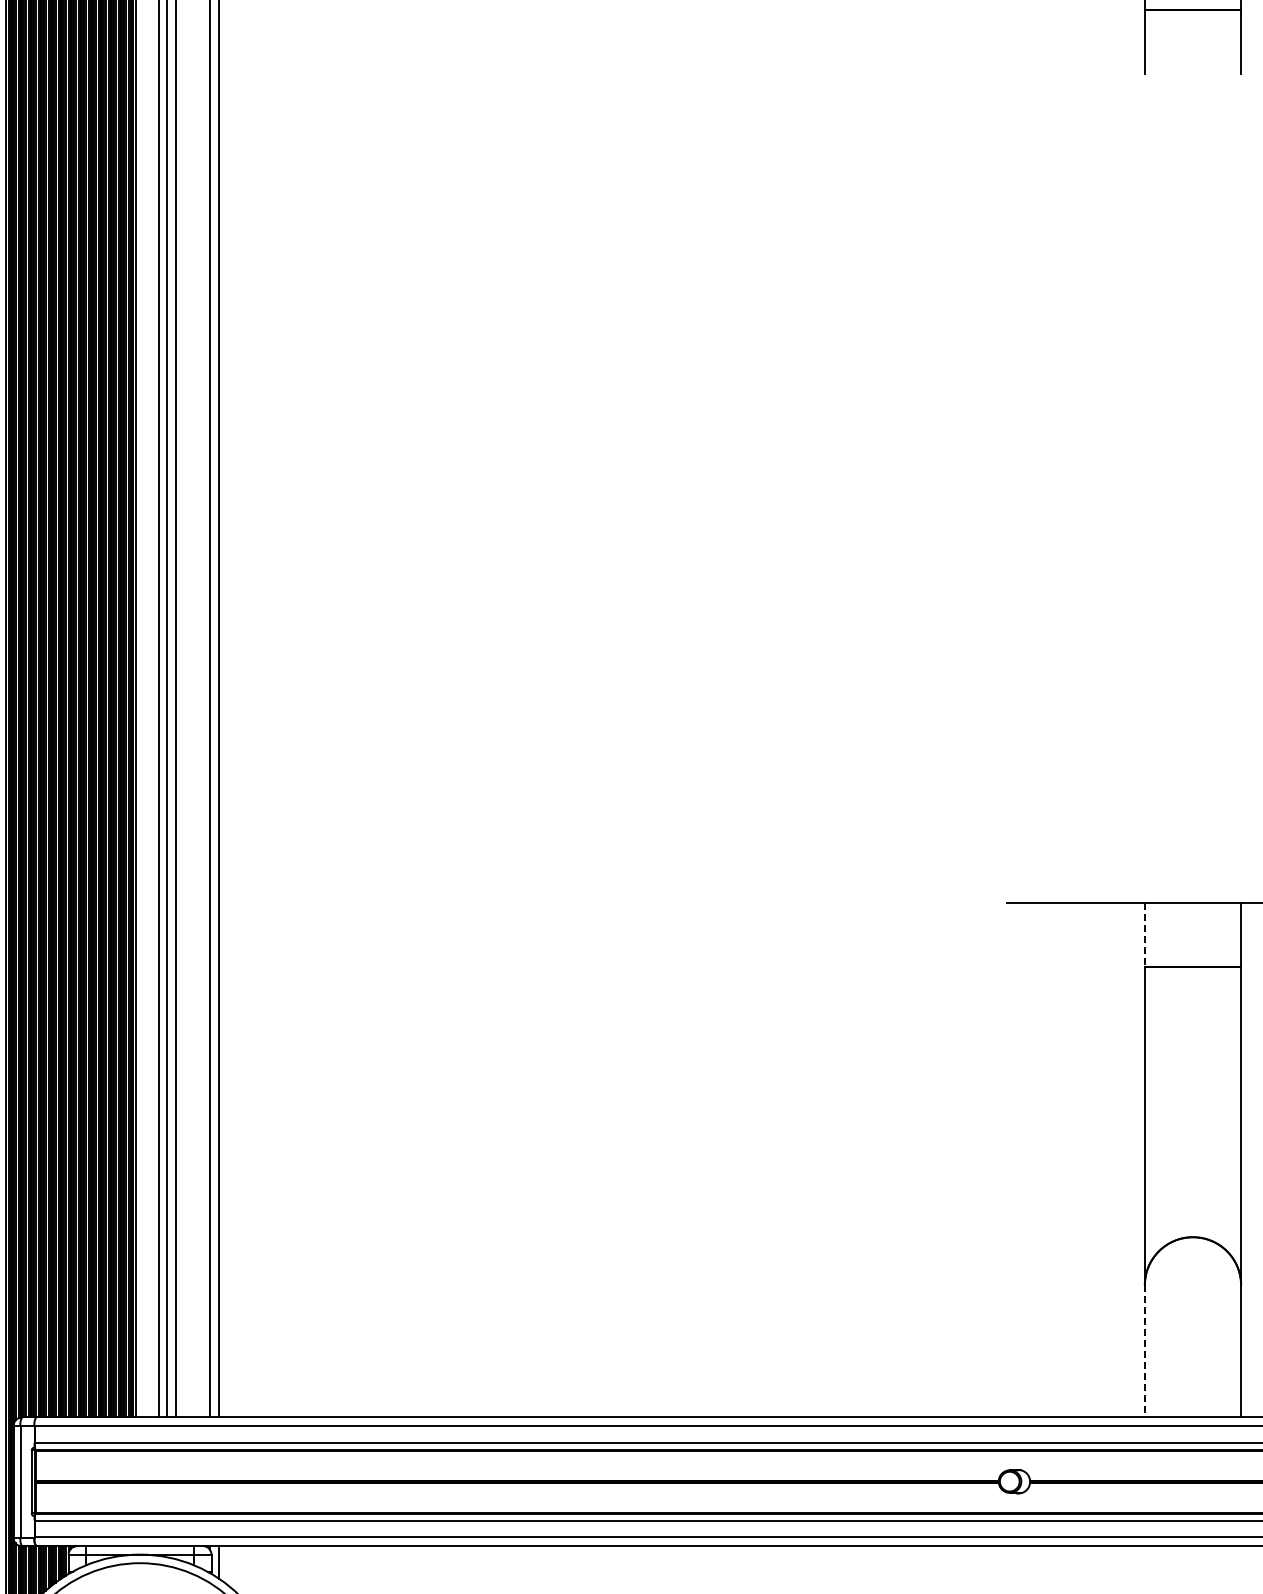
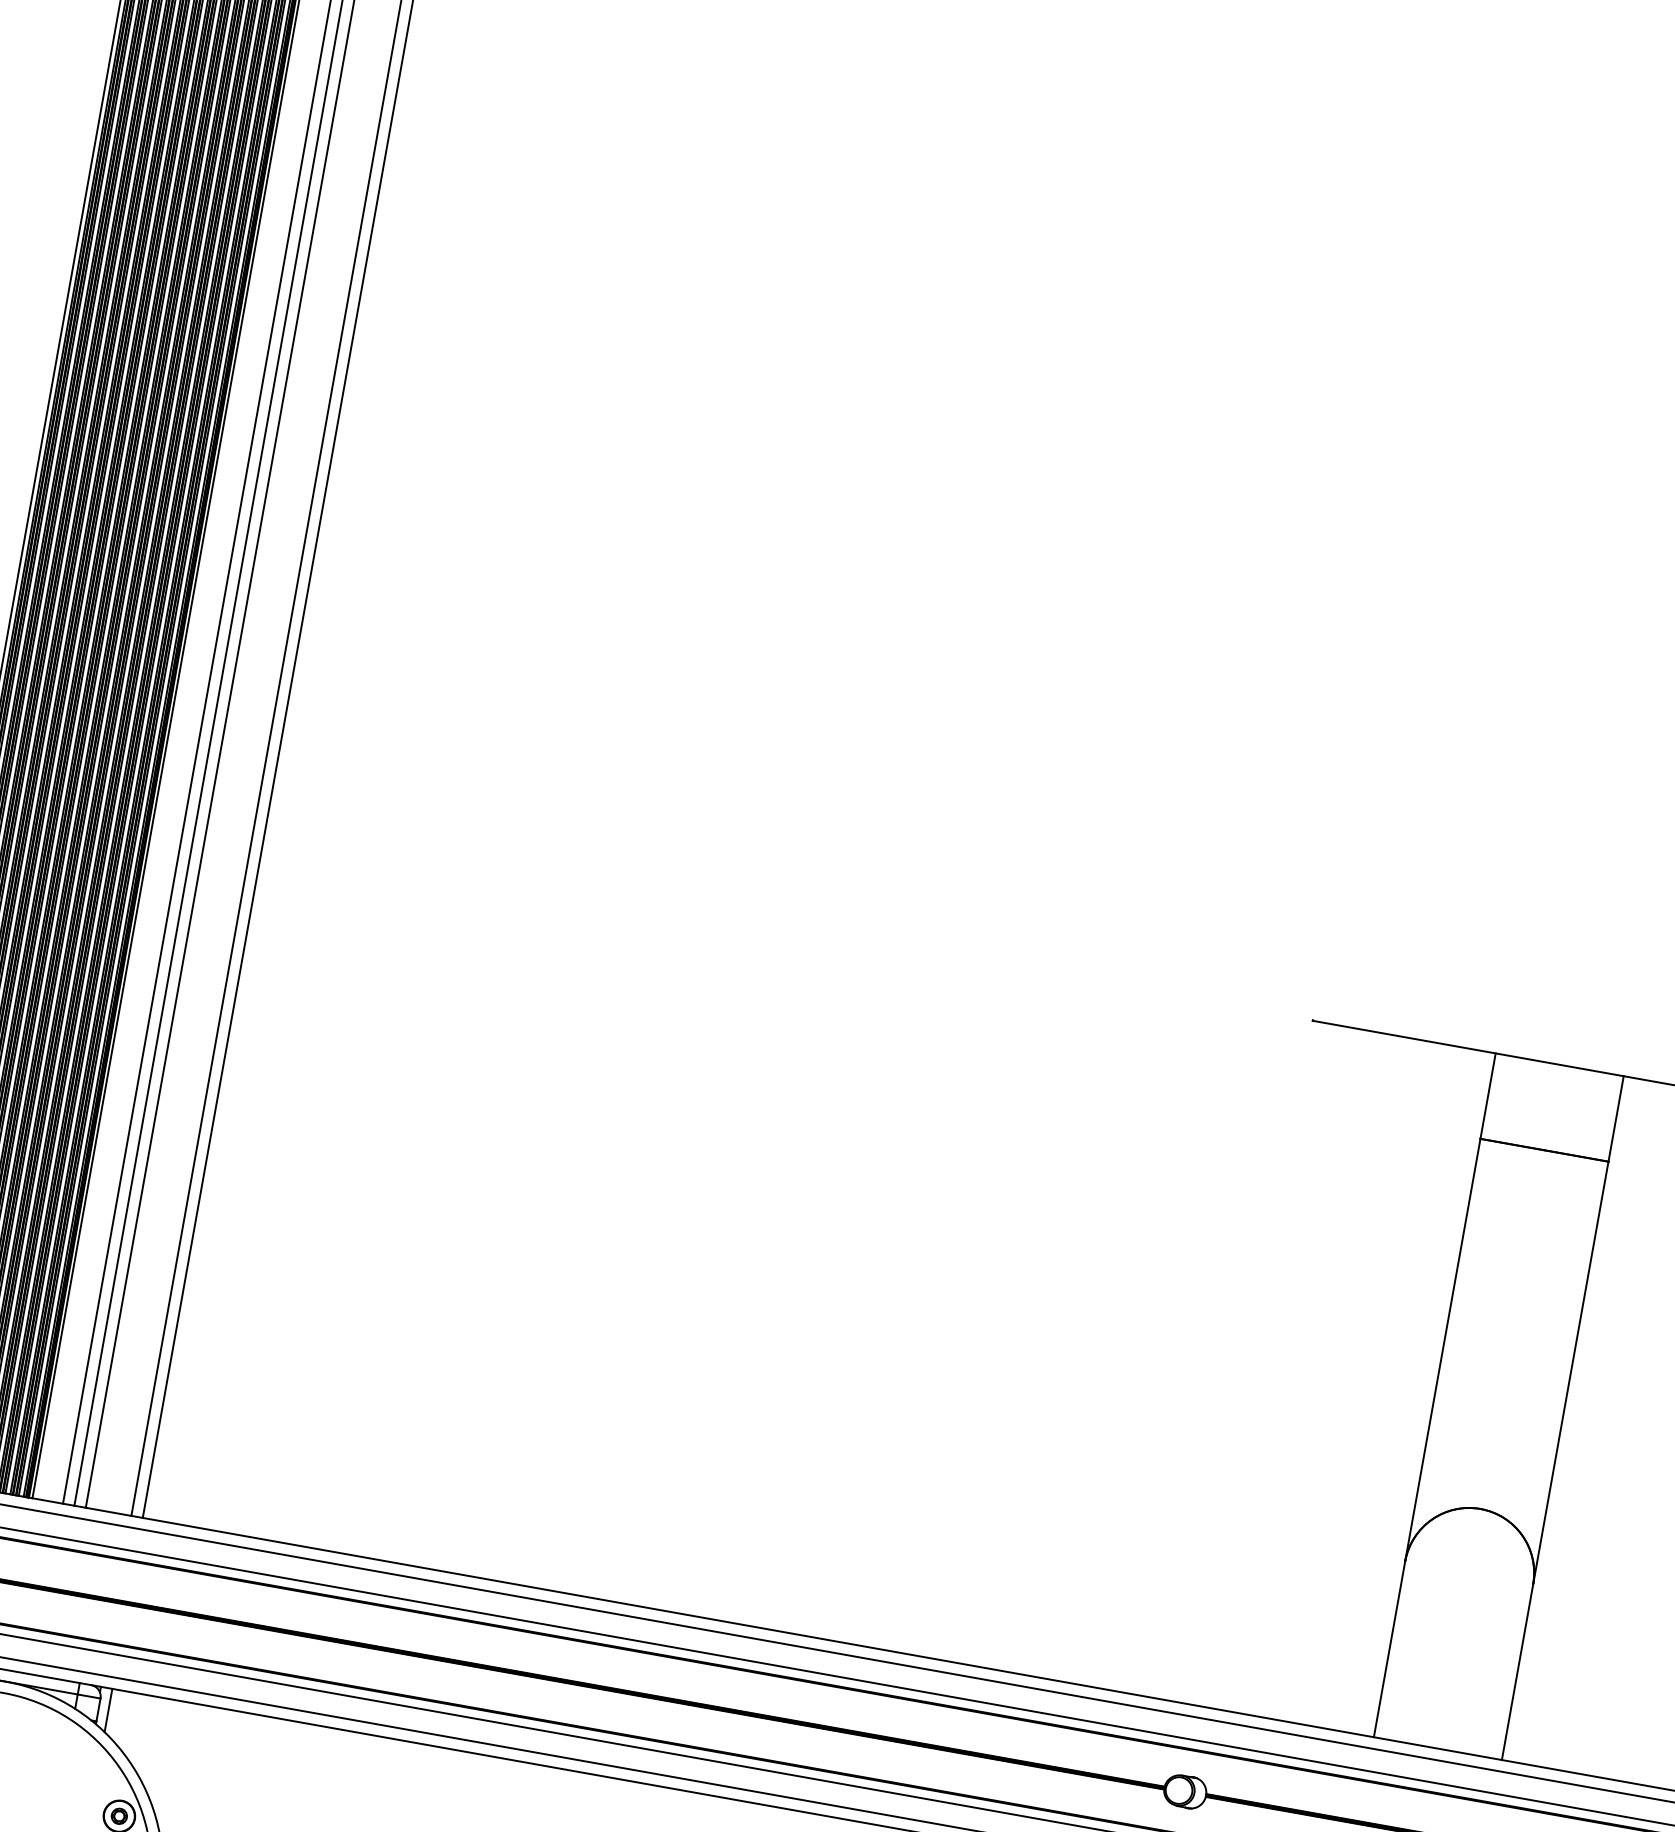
line: (1144, 935) -> (1487, 1096), dashed -> solid
line: (1144, 1351) -> (1389, 1649), dashed -> solid

